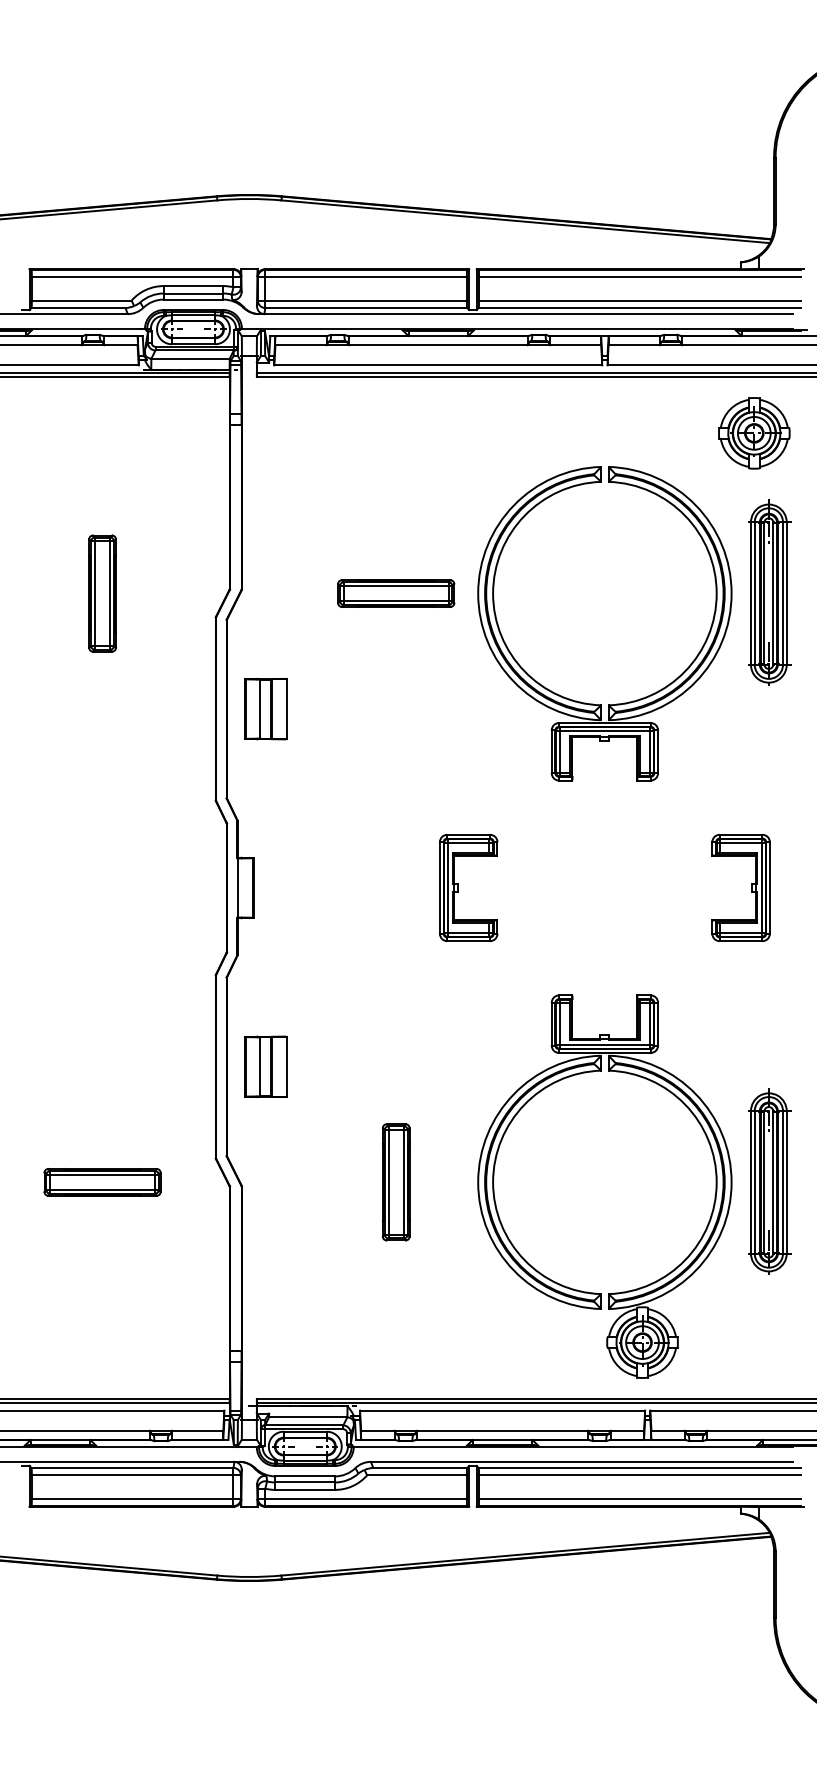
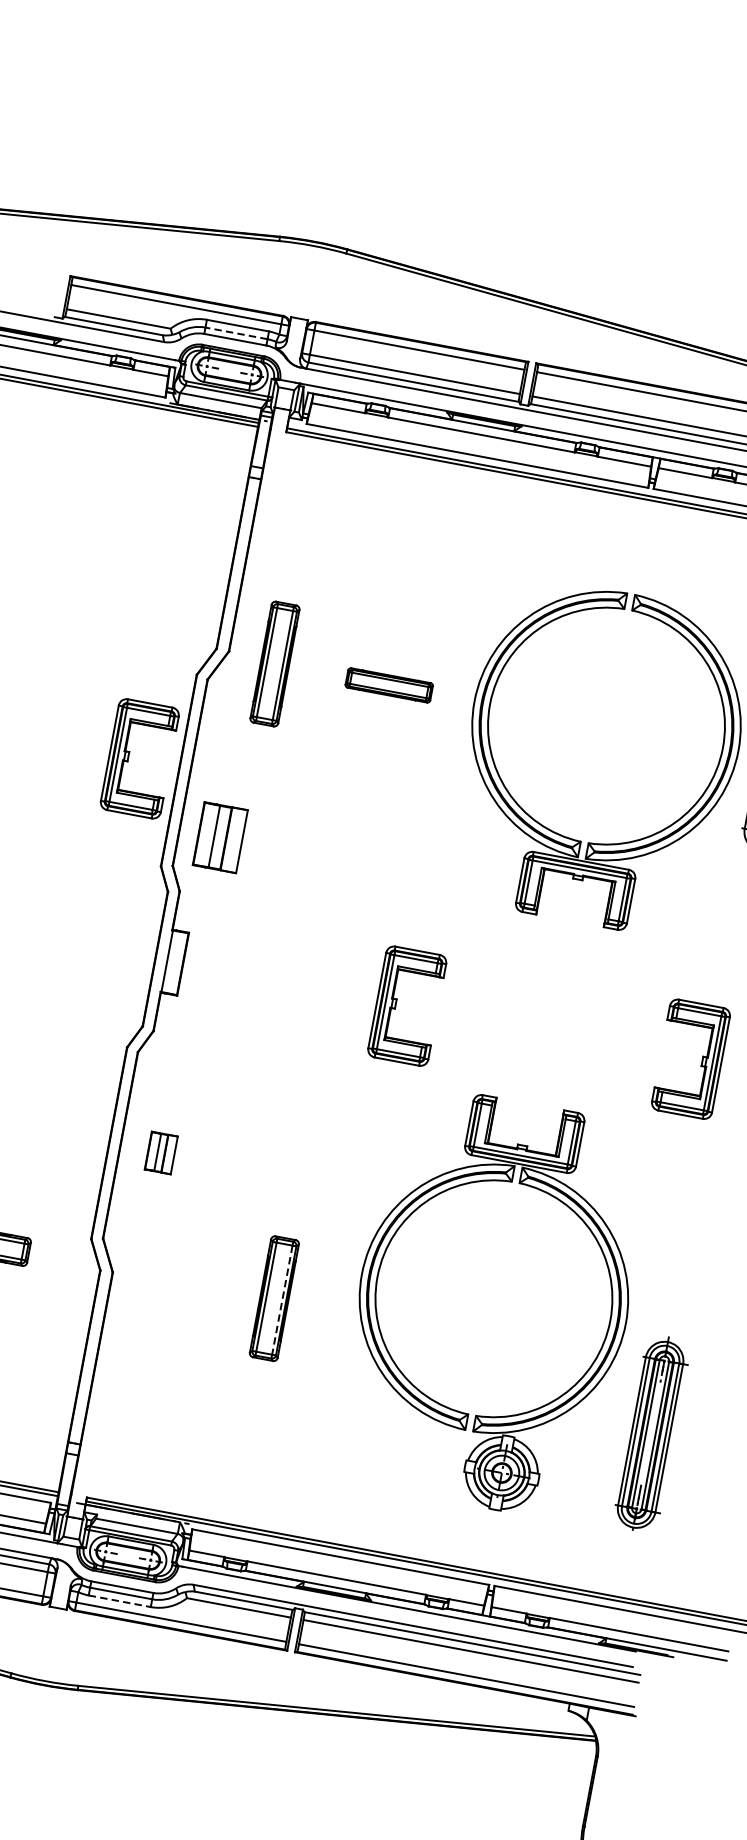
line: (193, 293) -> (236, 333), solid -> dashed
part: (102, 593) -> (274, 663), moved
part: (396, 593) -> (389, 685), size x0.7
part: (167, 704) -> (129, 756), added
part: (265, 708) -> (219, 836), moved
part: (265, 1066) -> (160, 1152), size x0.6
part: (769, 1181) -> (651, 1434), moved
line: (403, 1182) -> (281, 1300), solid -> dashed
part: (587, 1291) -> (454, 1409), moved
line: (305, 1489) -> (120, 1600), solid -> dashed

